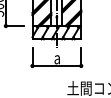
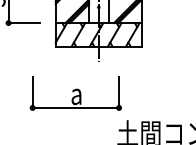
part: (56, 57) -> (75, 92), moved

